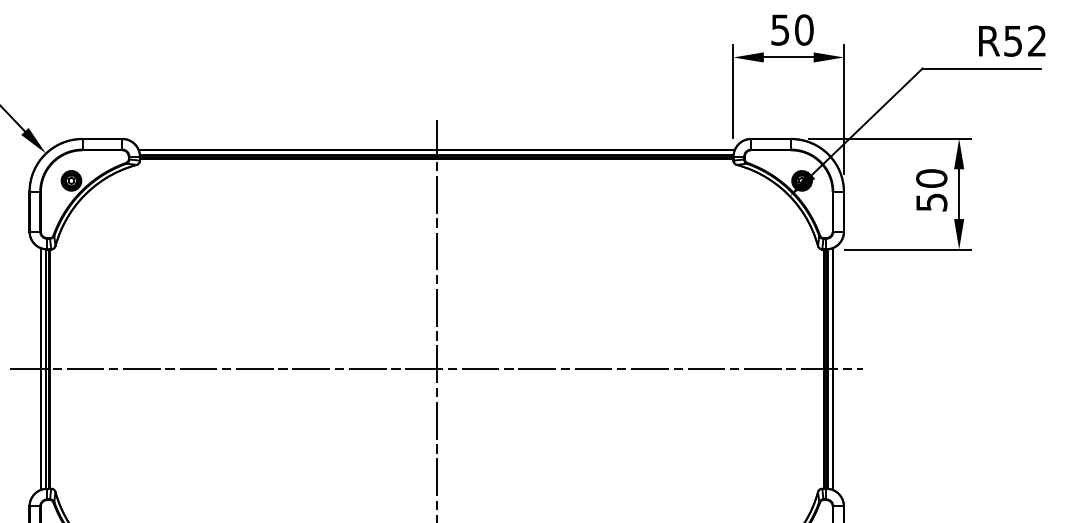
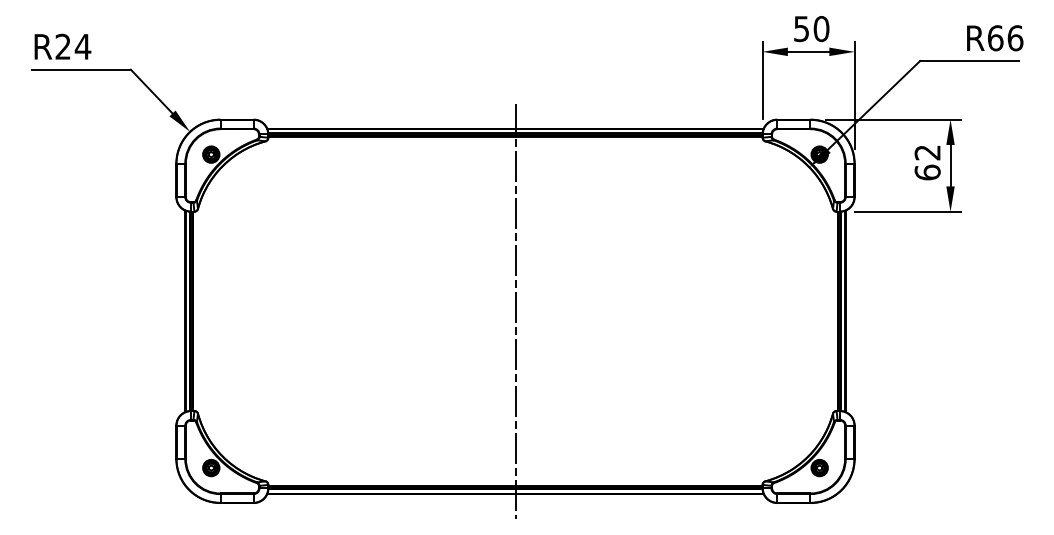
text: (1025, 41) -> (1005, 38), R52 -> R66
text: (931, 190) -> (927, 162), 50 -> 62
line: (436, 369) -> (515, 311), removed

